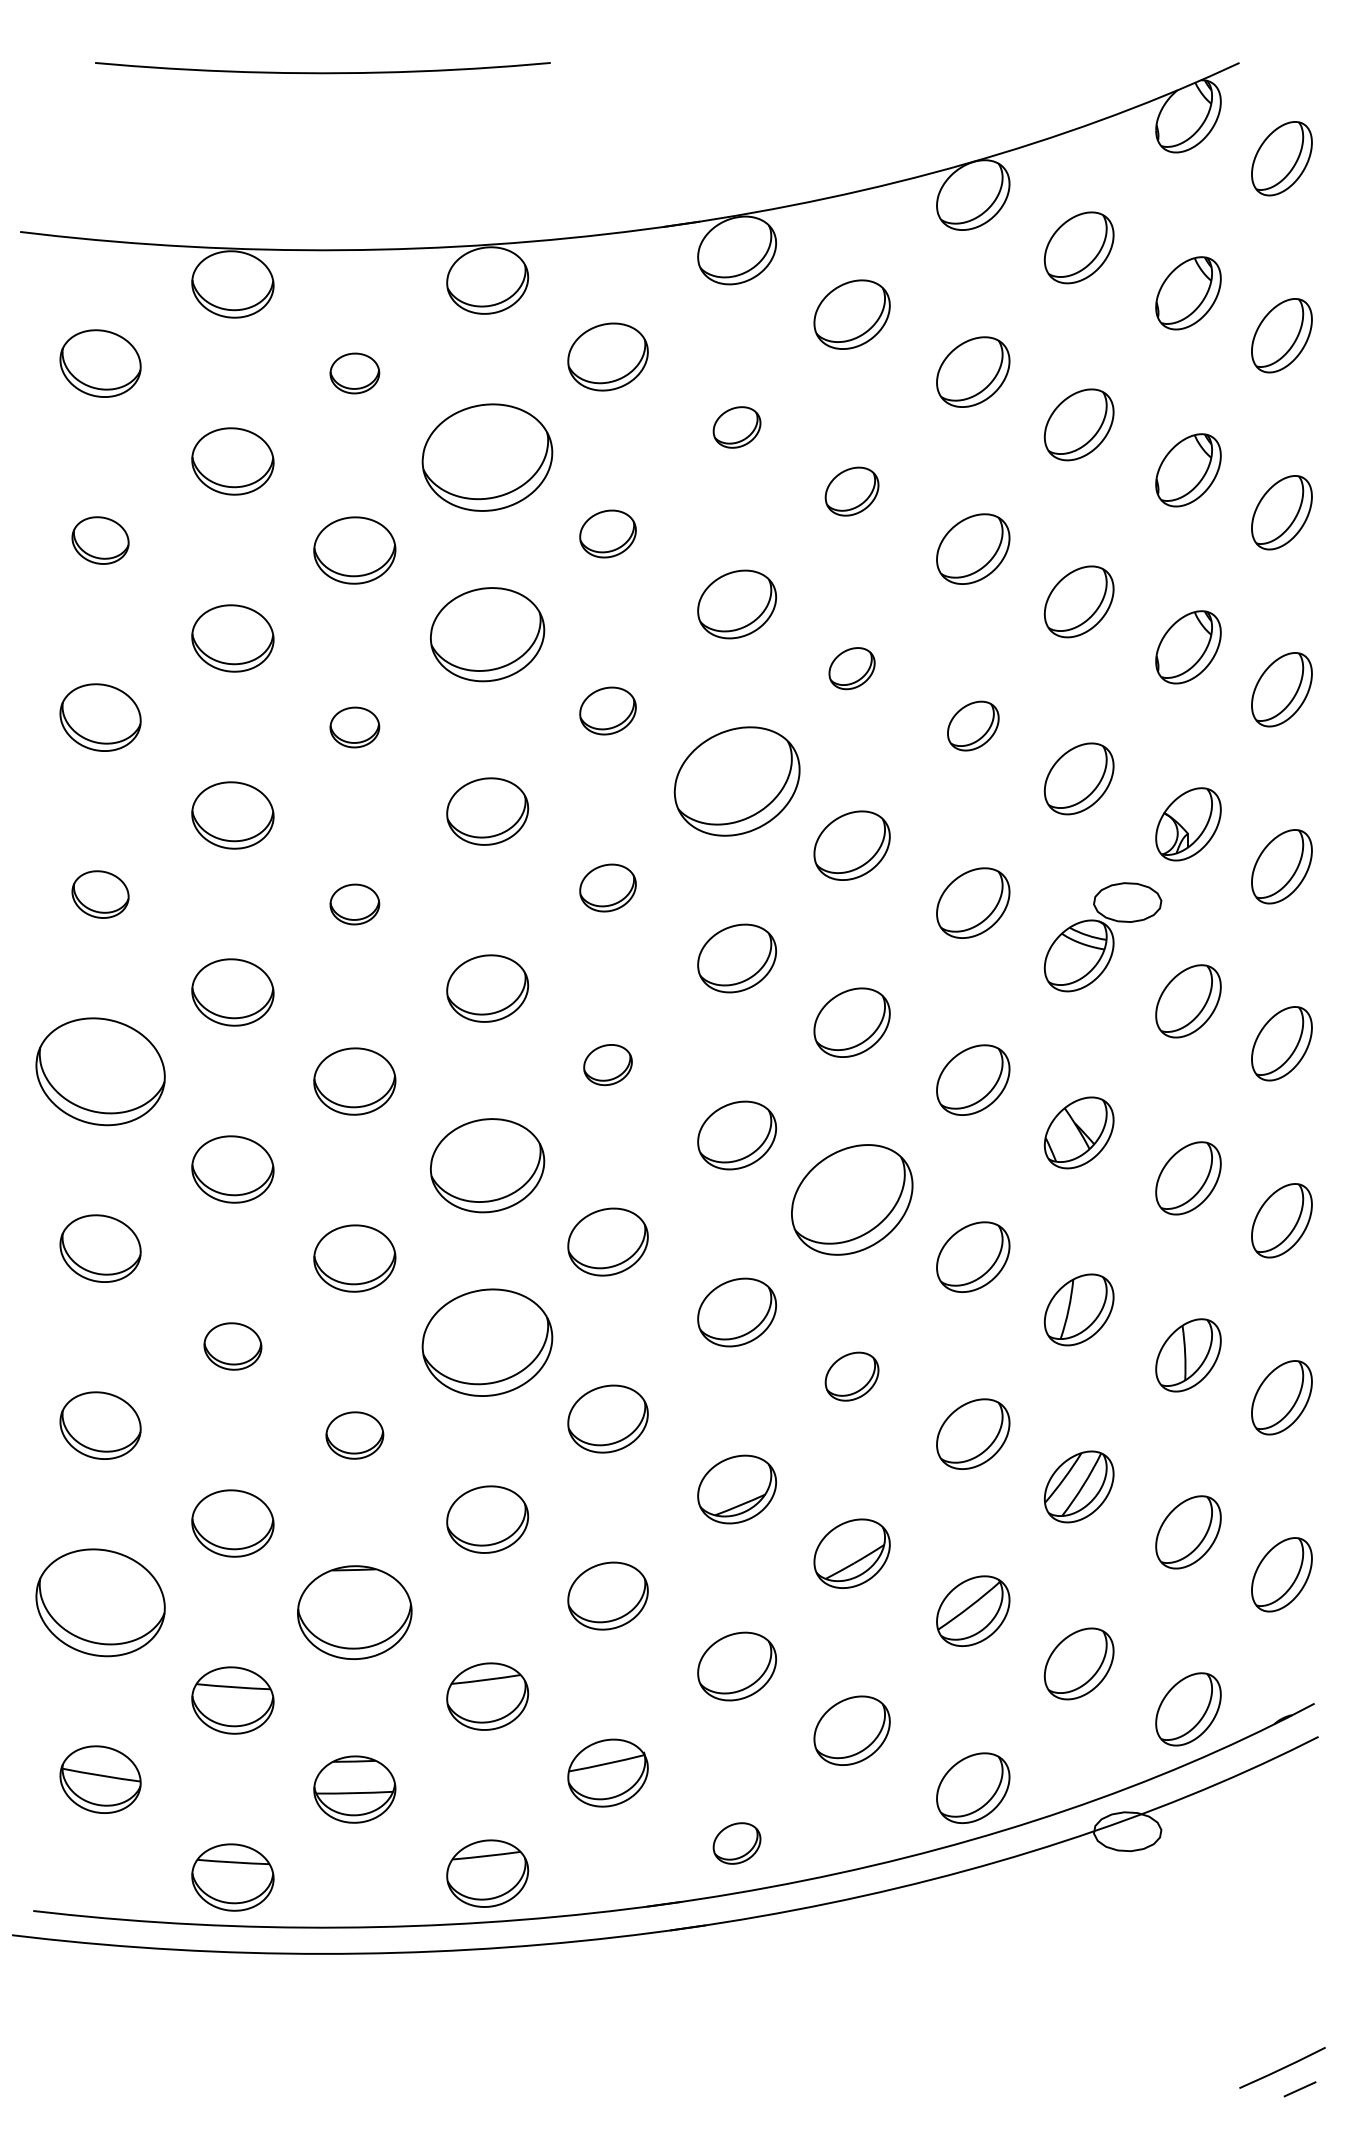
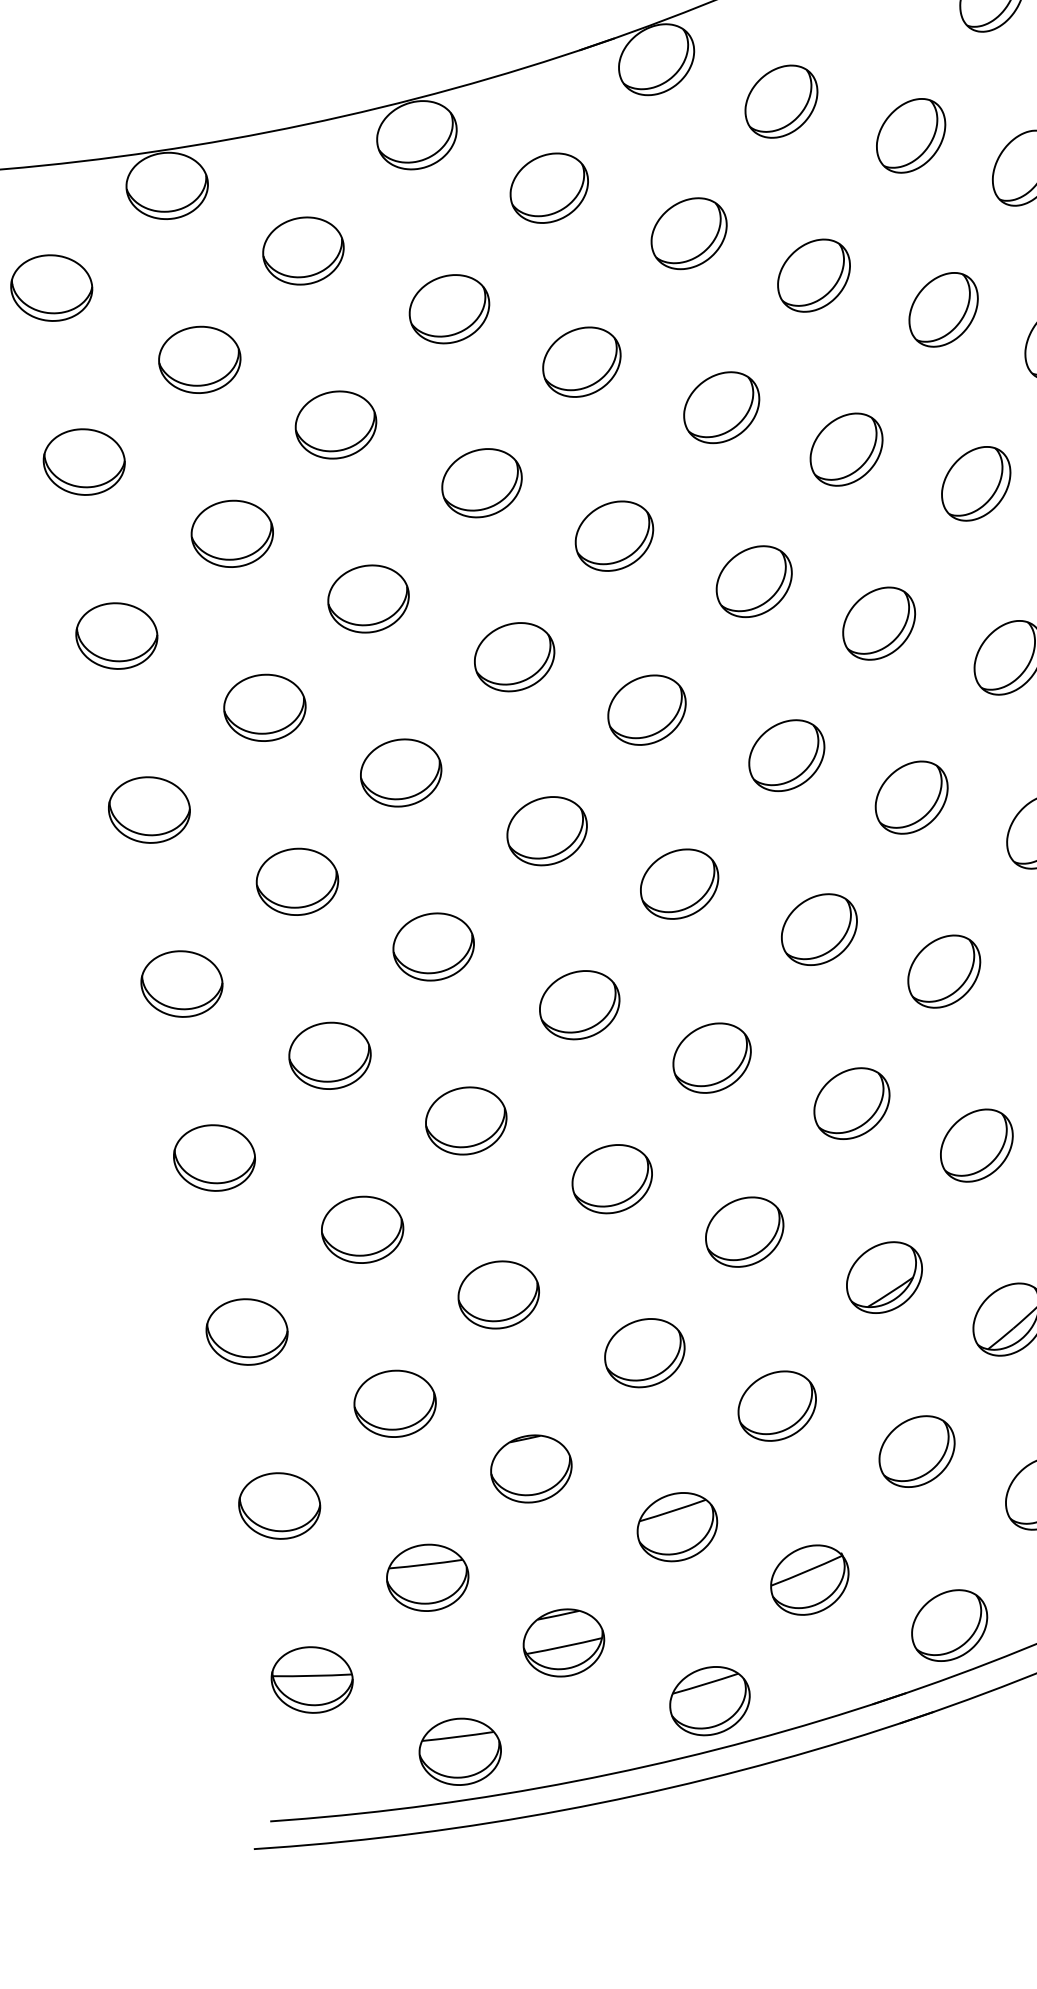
part: (354, 373) -> (303, 251), size x1.67
part: (736, 427) -> (688, 233), size x1.67
part: (487, 457) -> (449, 309), size x0.62
part: (851, 491) -> (813, 275), size x1.43
part: (607, 533) -> (581, 361), size x1.43
part: (100, 540) -> (84, 461), size x1.43
part: (487, 634) -> (481, 483), size x0.71
part: (851, 668) -> (845, 449), size x1.67
part: (607, 710) -> (613, 535), size x1.43
part: (973, 725) -> (976, 483), size x1.43
part: (354, 727) -> (368, 599), size x1.67
part: (736, 781) -> (753, 581), size x0.62
part: (607, 887) -> (646, 709), size x1.43
part: (100, 894) -> (149, 809), size x1.43
part: (354, 904) -> (400, 773), size x1.67
part: (607, 1064) -> (678, 883), size x1.67
part: (100, 1071) -> (181, 983), size x0.62
part: (487, 1165) -> (579, 1005), size x0.71
part: (851, 1199) -> (943, 971), size x0.62
part: (487, 1342) -> (612, 1179), size x0.62
part: (232, 1346) -> (362, 1229), size x1.43
part: (851, 1376) -> (976, 1145), size x1.43
part: (354, 1435) -> (498, 1294), size x1.43
part: (100, 1602) -> (279, 1505), size x0.62
part: (354, 1612) -> (531, 1468), size x0.71
part: (736, 1843) -> (949, 1625), size x1.67

